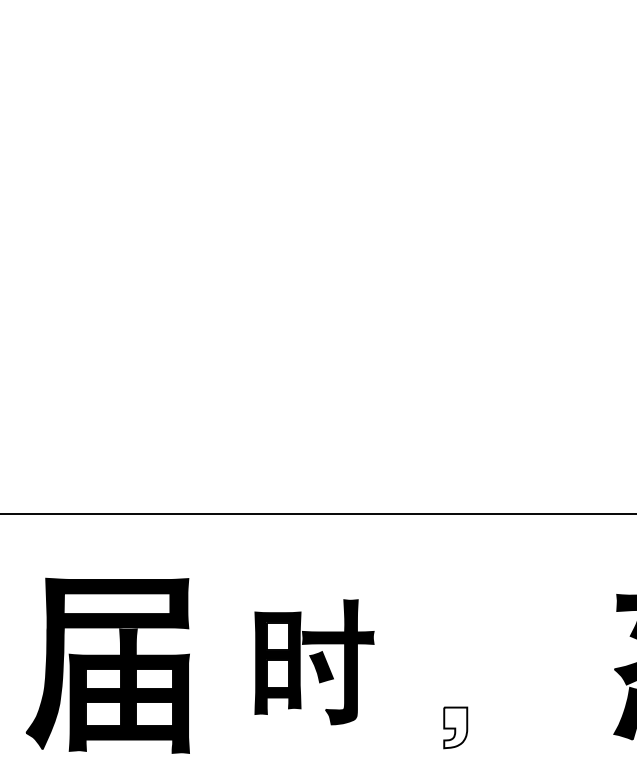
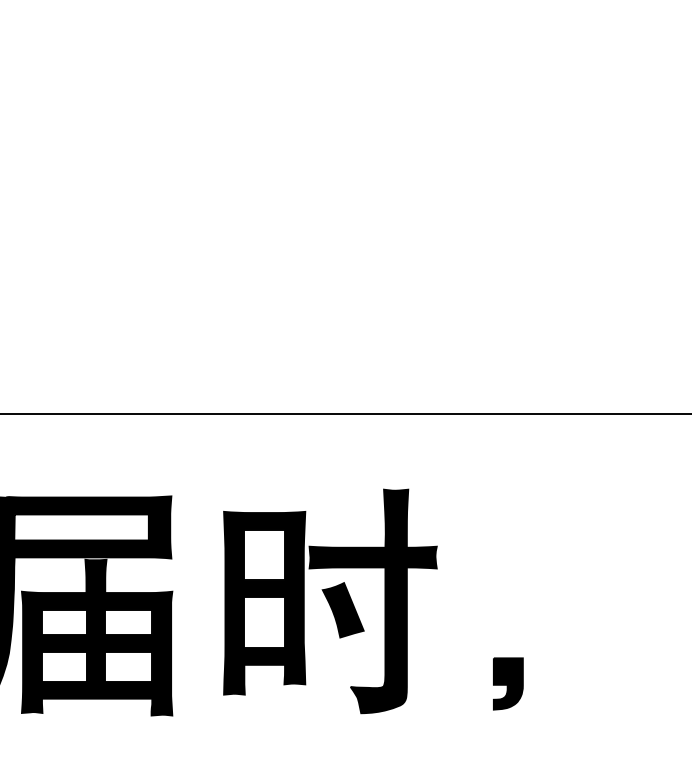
part: (314, 661) -> (330, 600), size x1.43
fill: (455, 727) -> (508, 683), added

